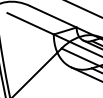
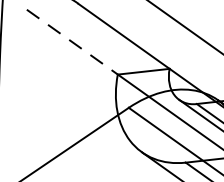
line: (30, 23) -> (72, 41), solid -> dashed

